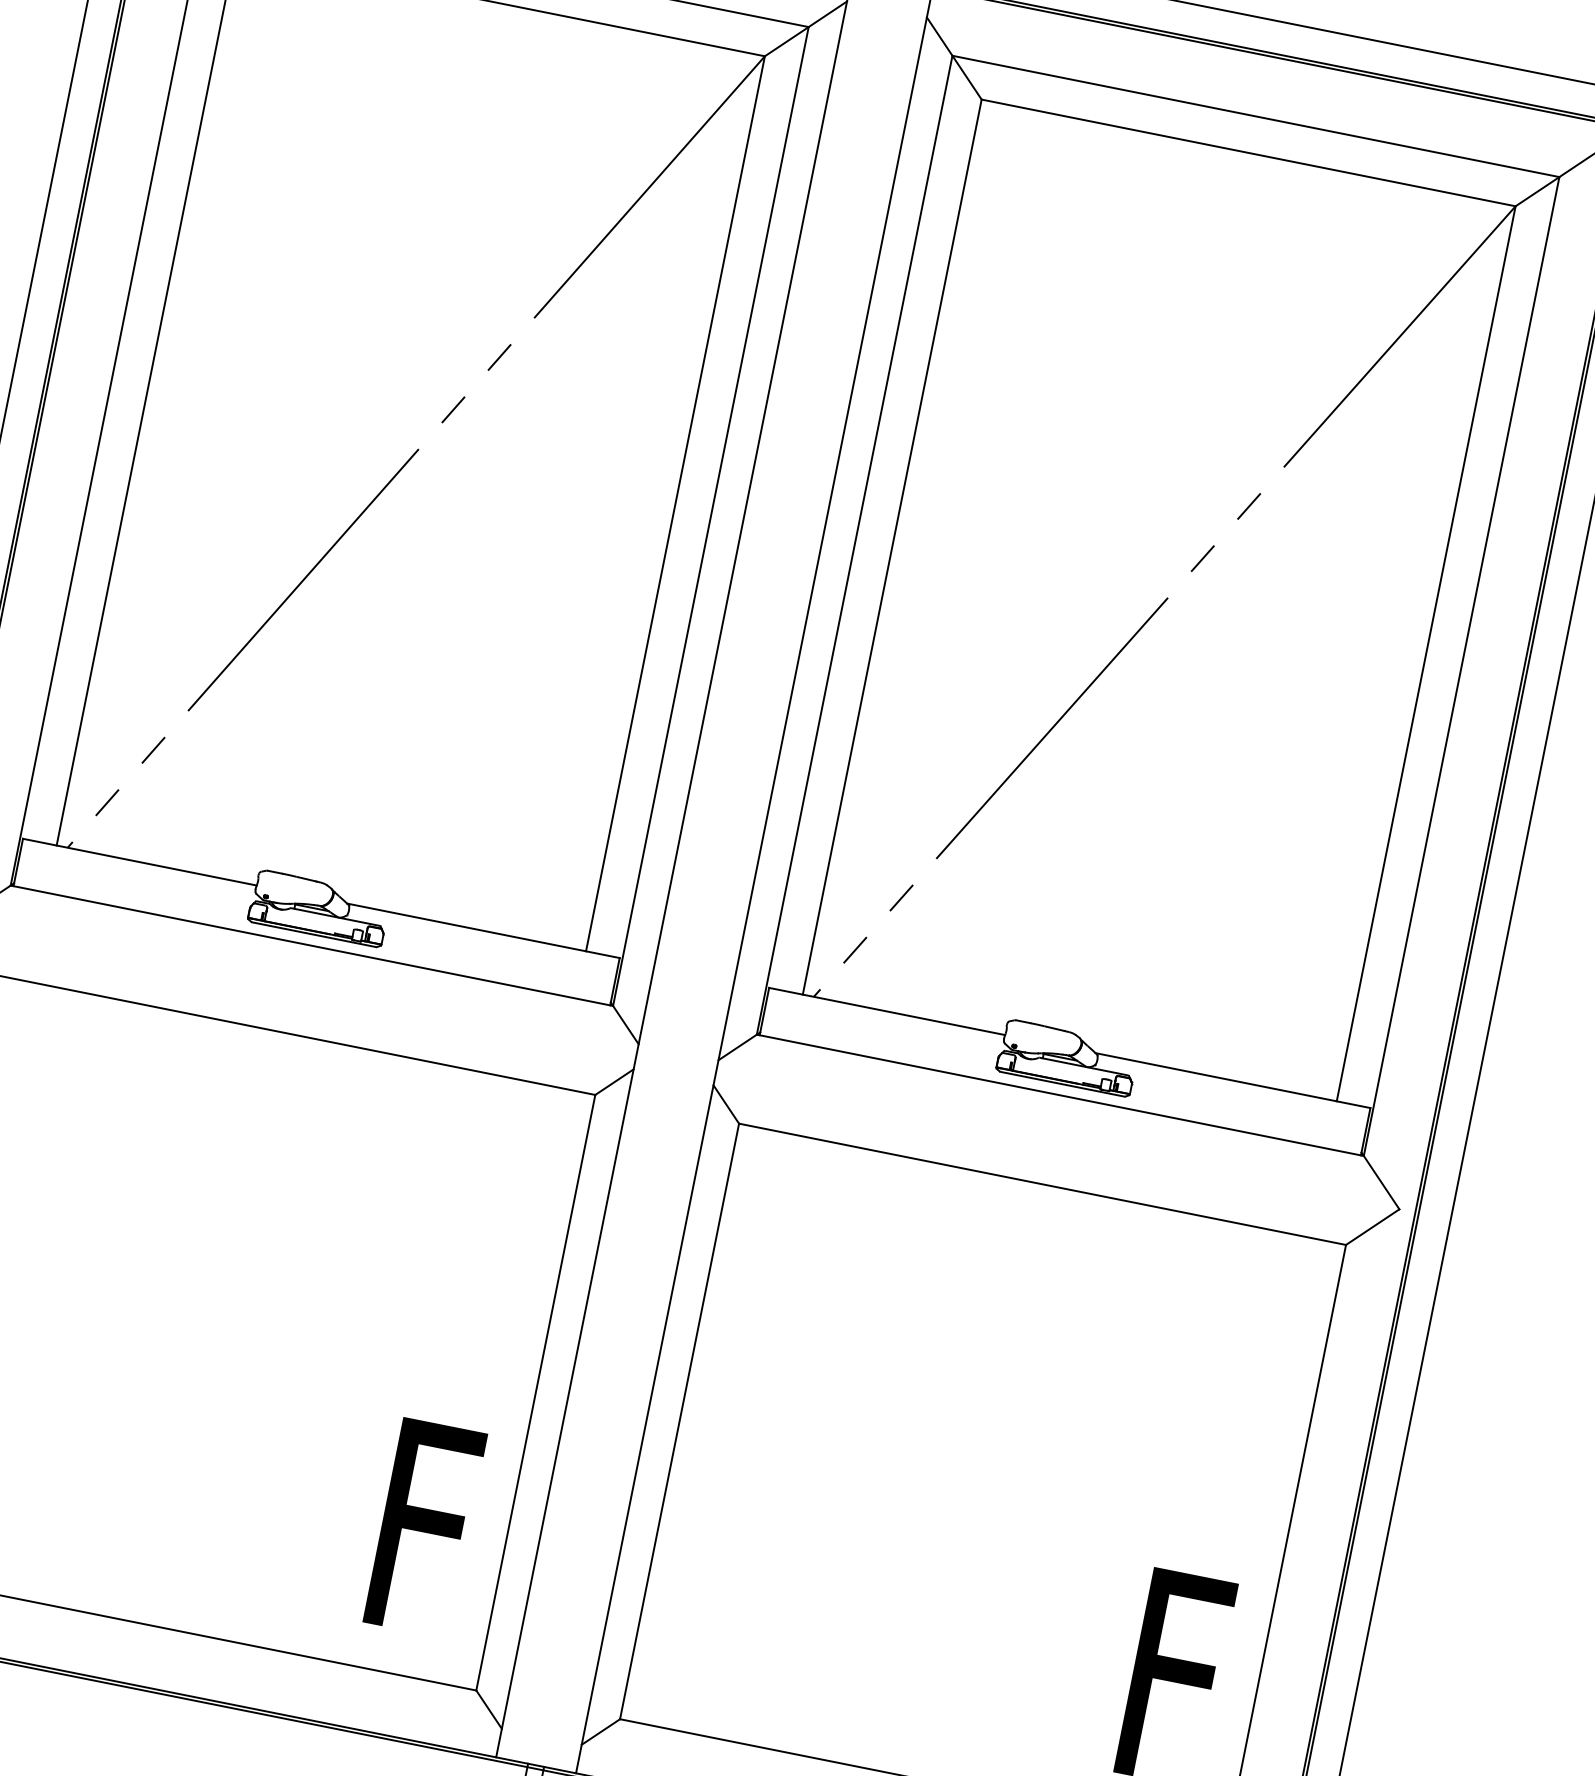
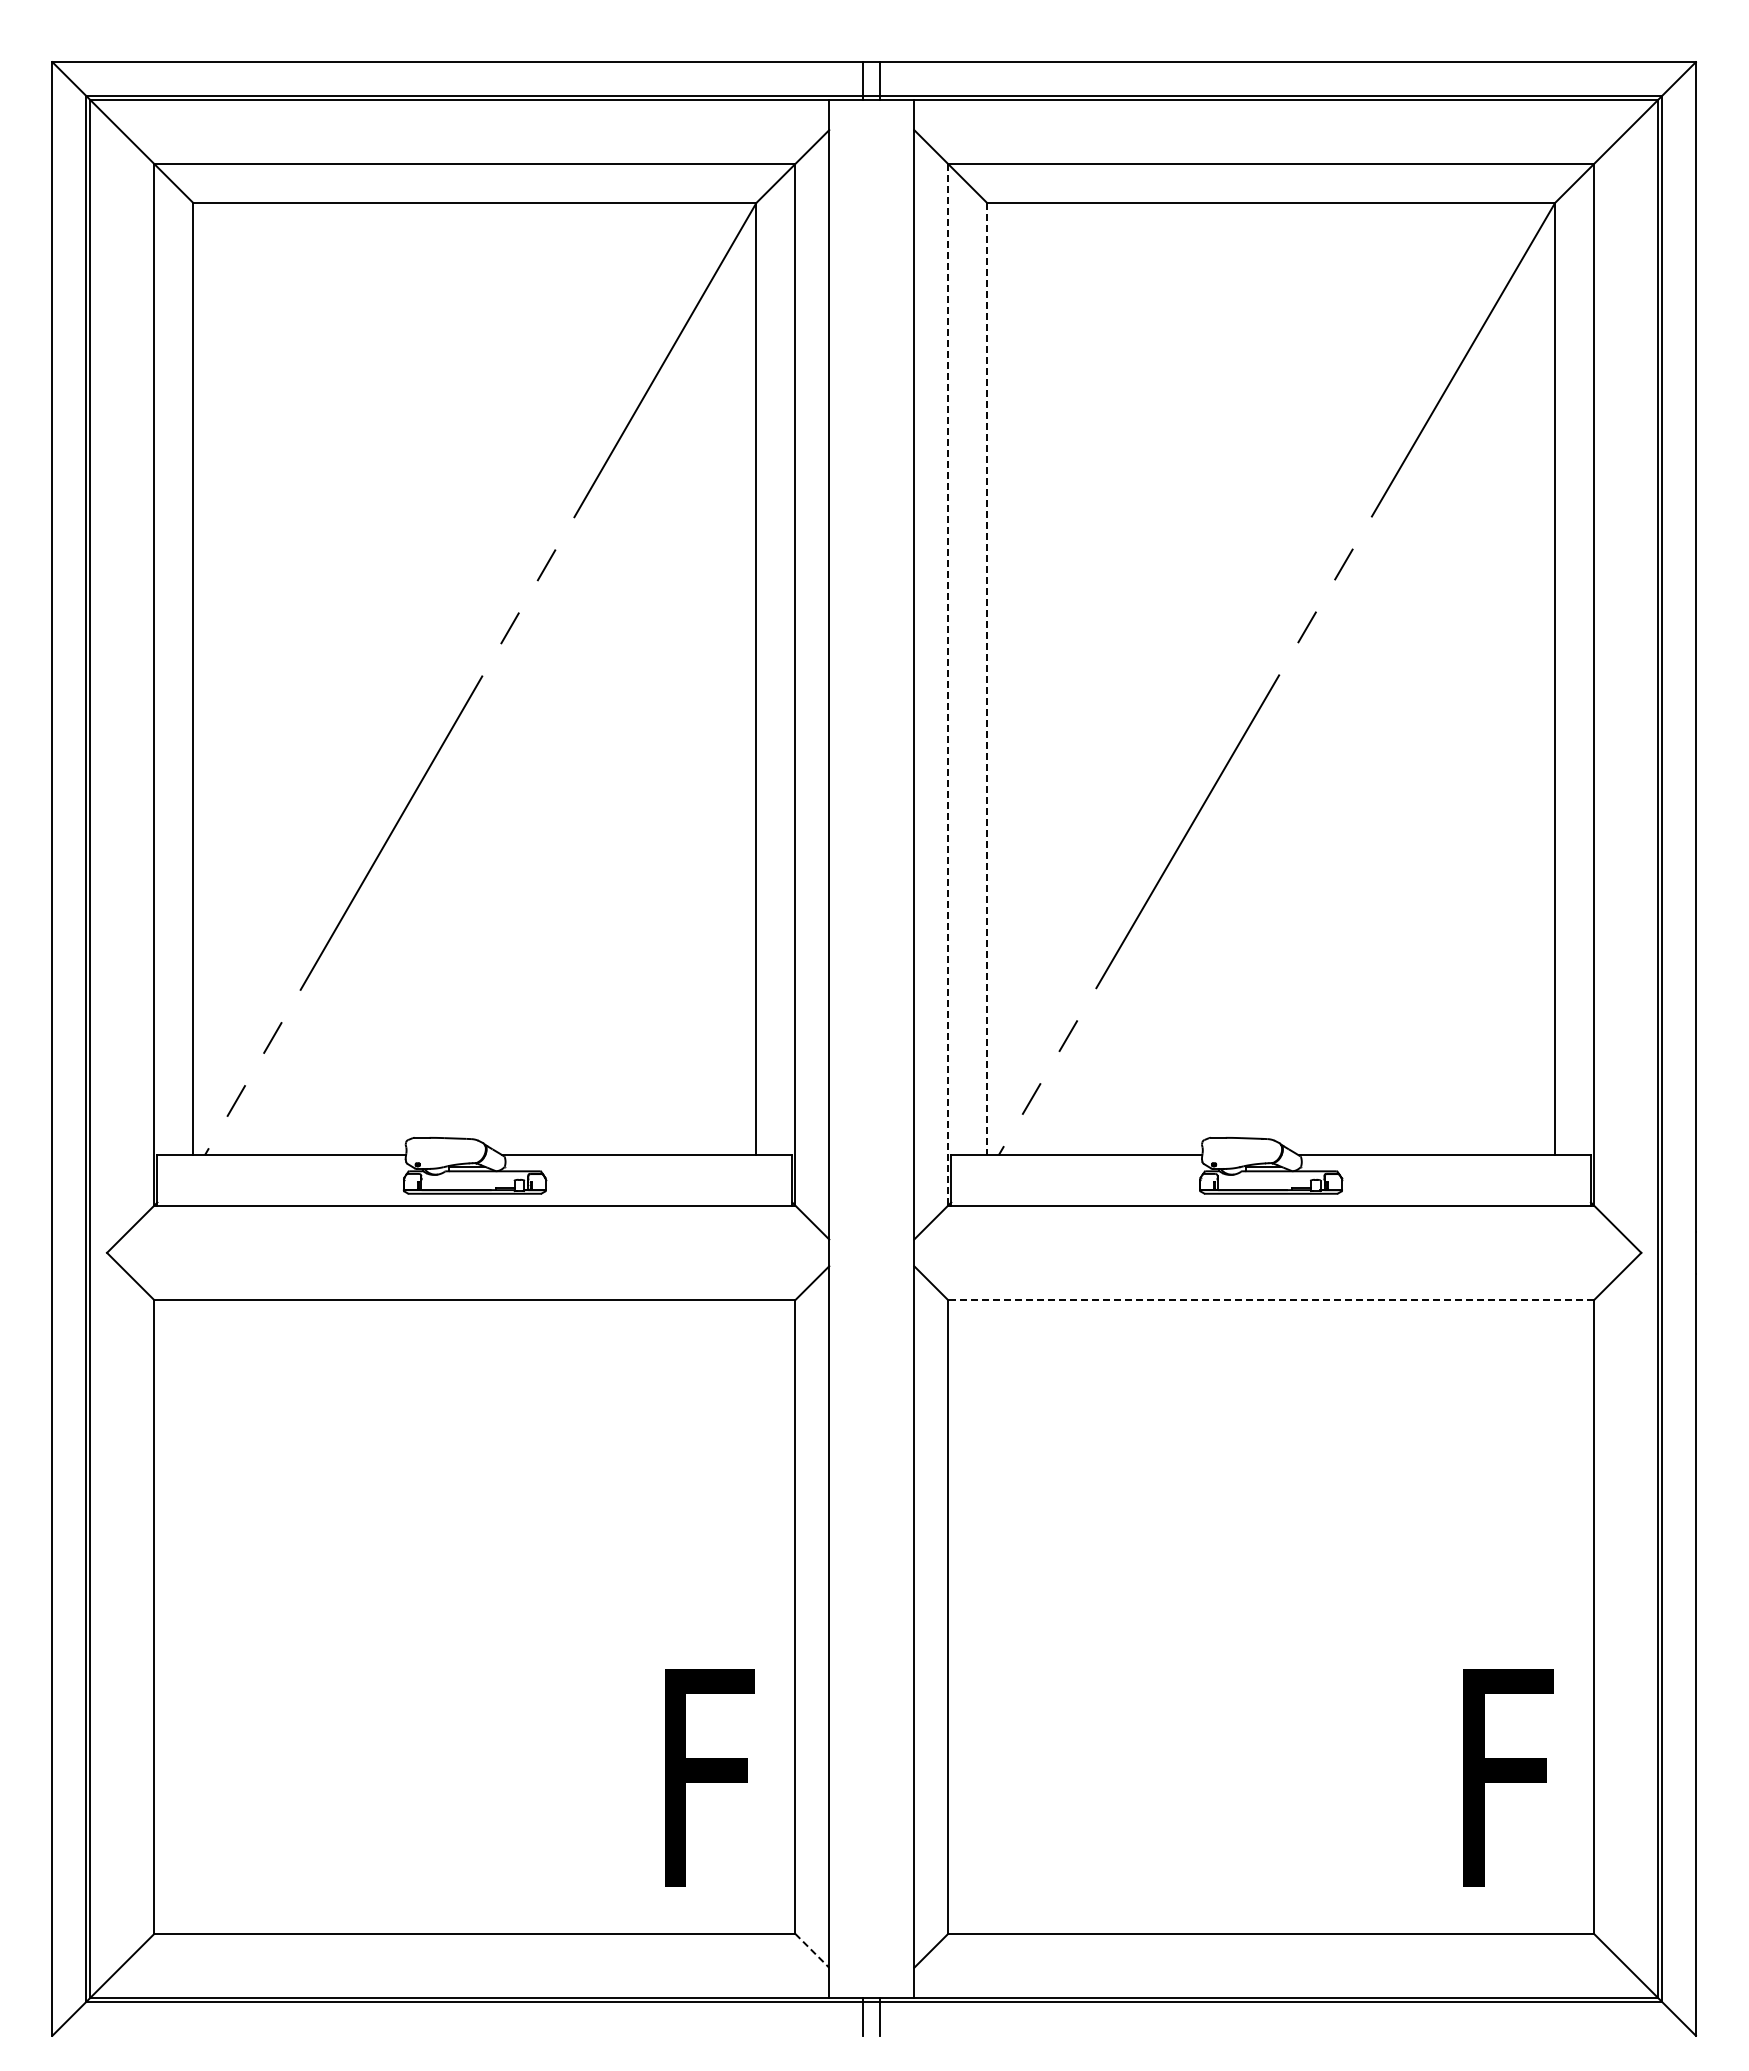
line: (854, 544) -> (948, 684), solid -> dashed
line: (892, 547) -> (987, 679), solid -> dashed
line: (1042, 1184) -> (1271, 1300), solid -> dashed
line: (489, 1710) -> (812, 1951), solid -> dashed

